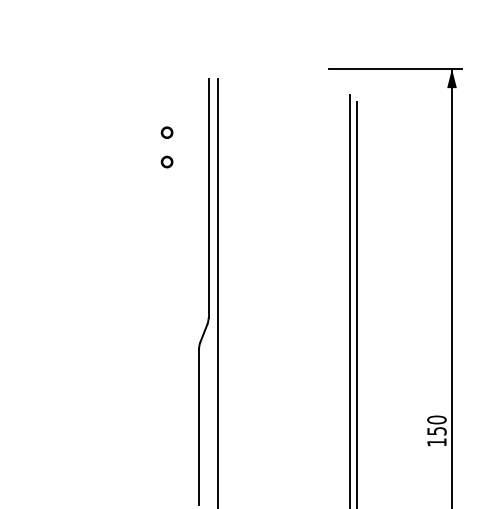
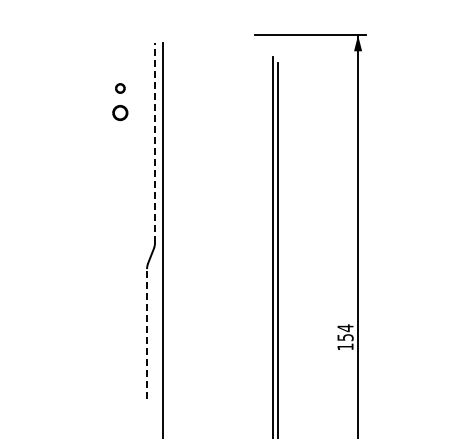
part: (167, 161) -> (120, 112), size x1.6
line: (209, 198) -> (155, 143), solid -> dashed
text: (436, 420) -> (345, 328), 150 -> 154
line: (199, 427) -> (147, 334), solid -> dashed

